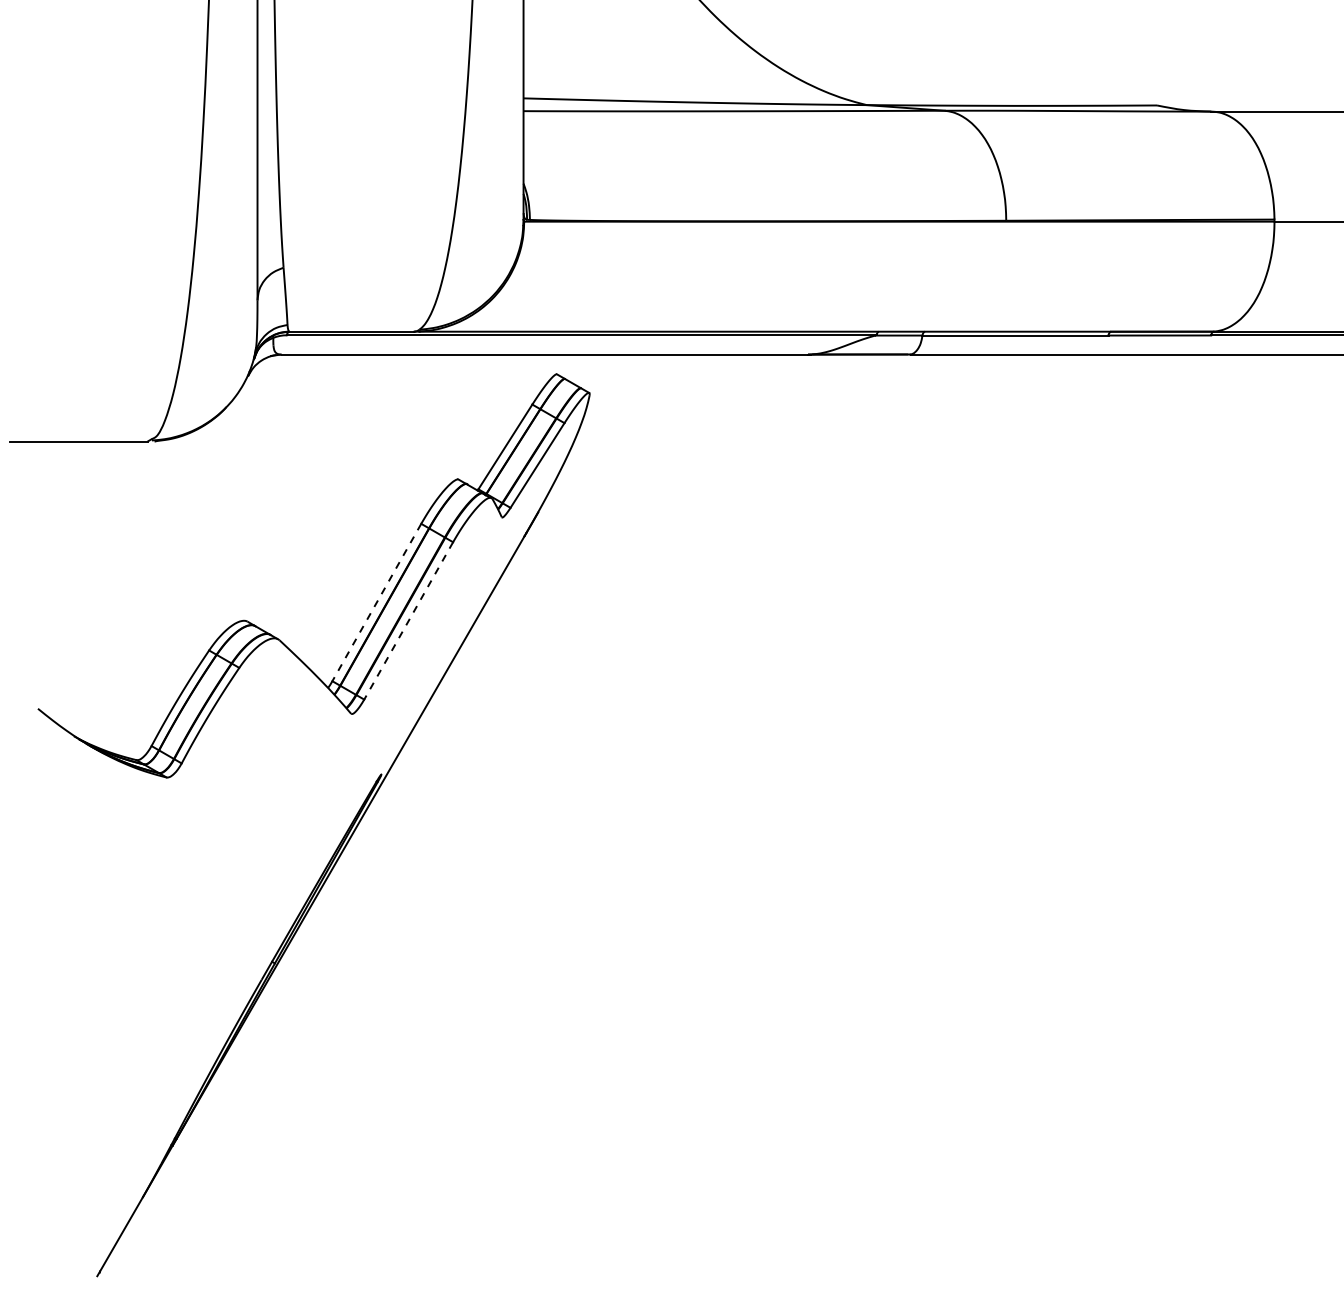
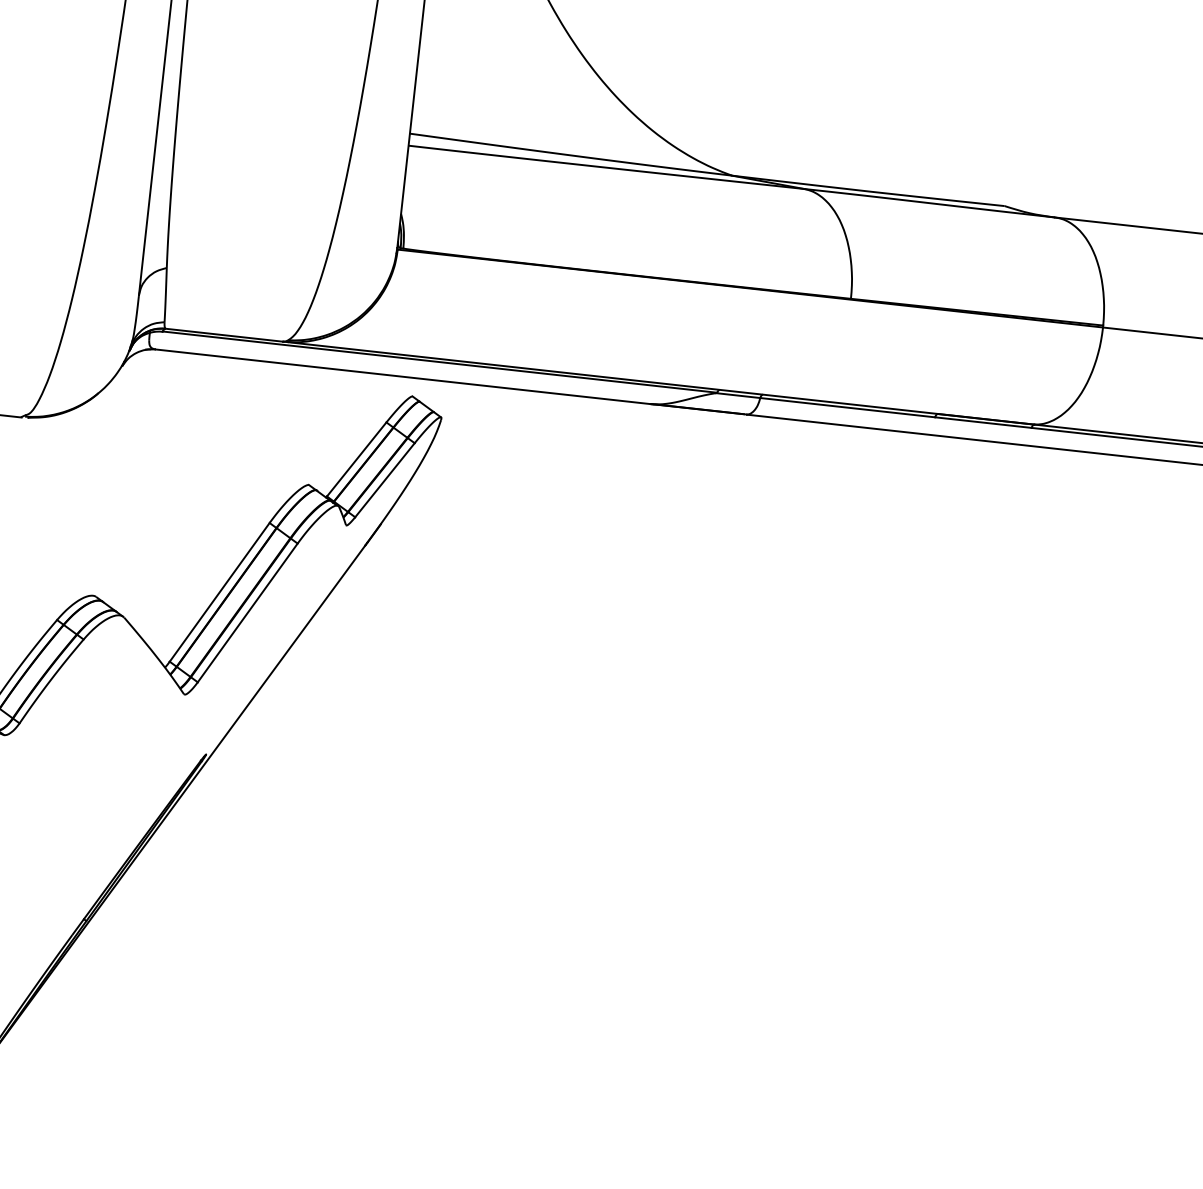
line: (376, 602) -> (219, 592), dashed -> solid
line: (408, 621) -> (247, 613), dashed -> solid

